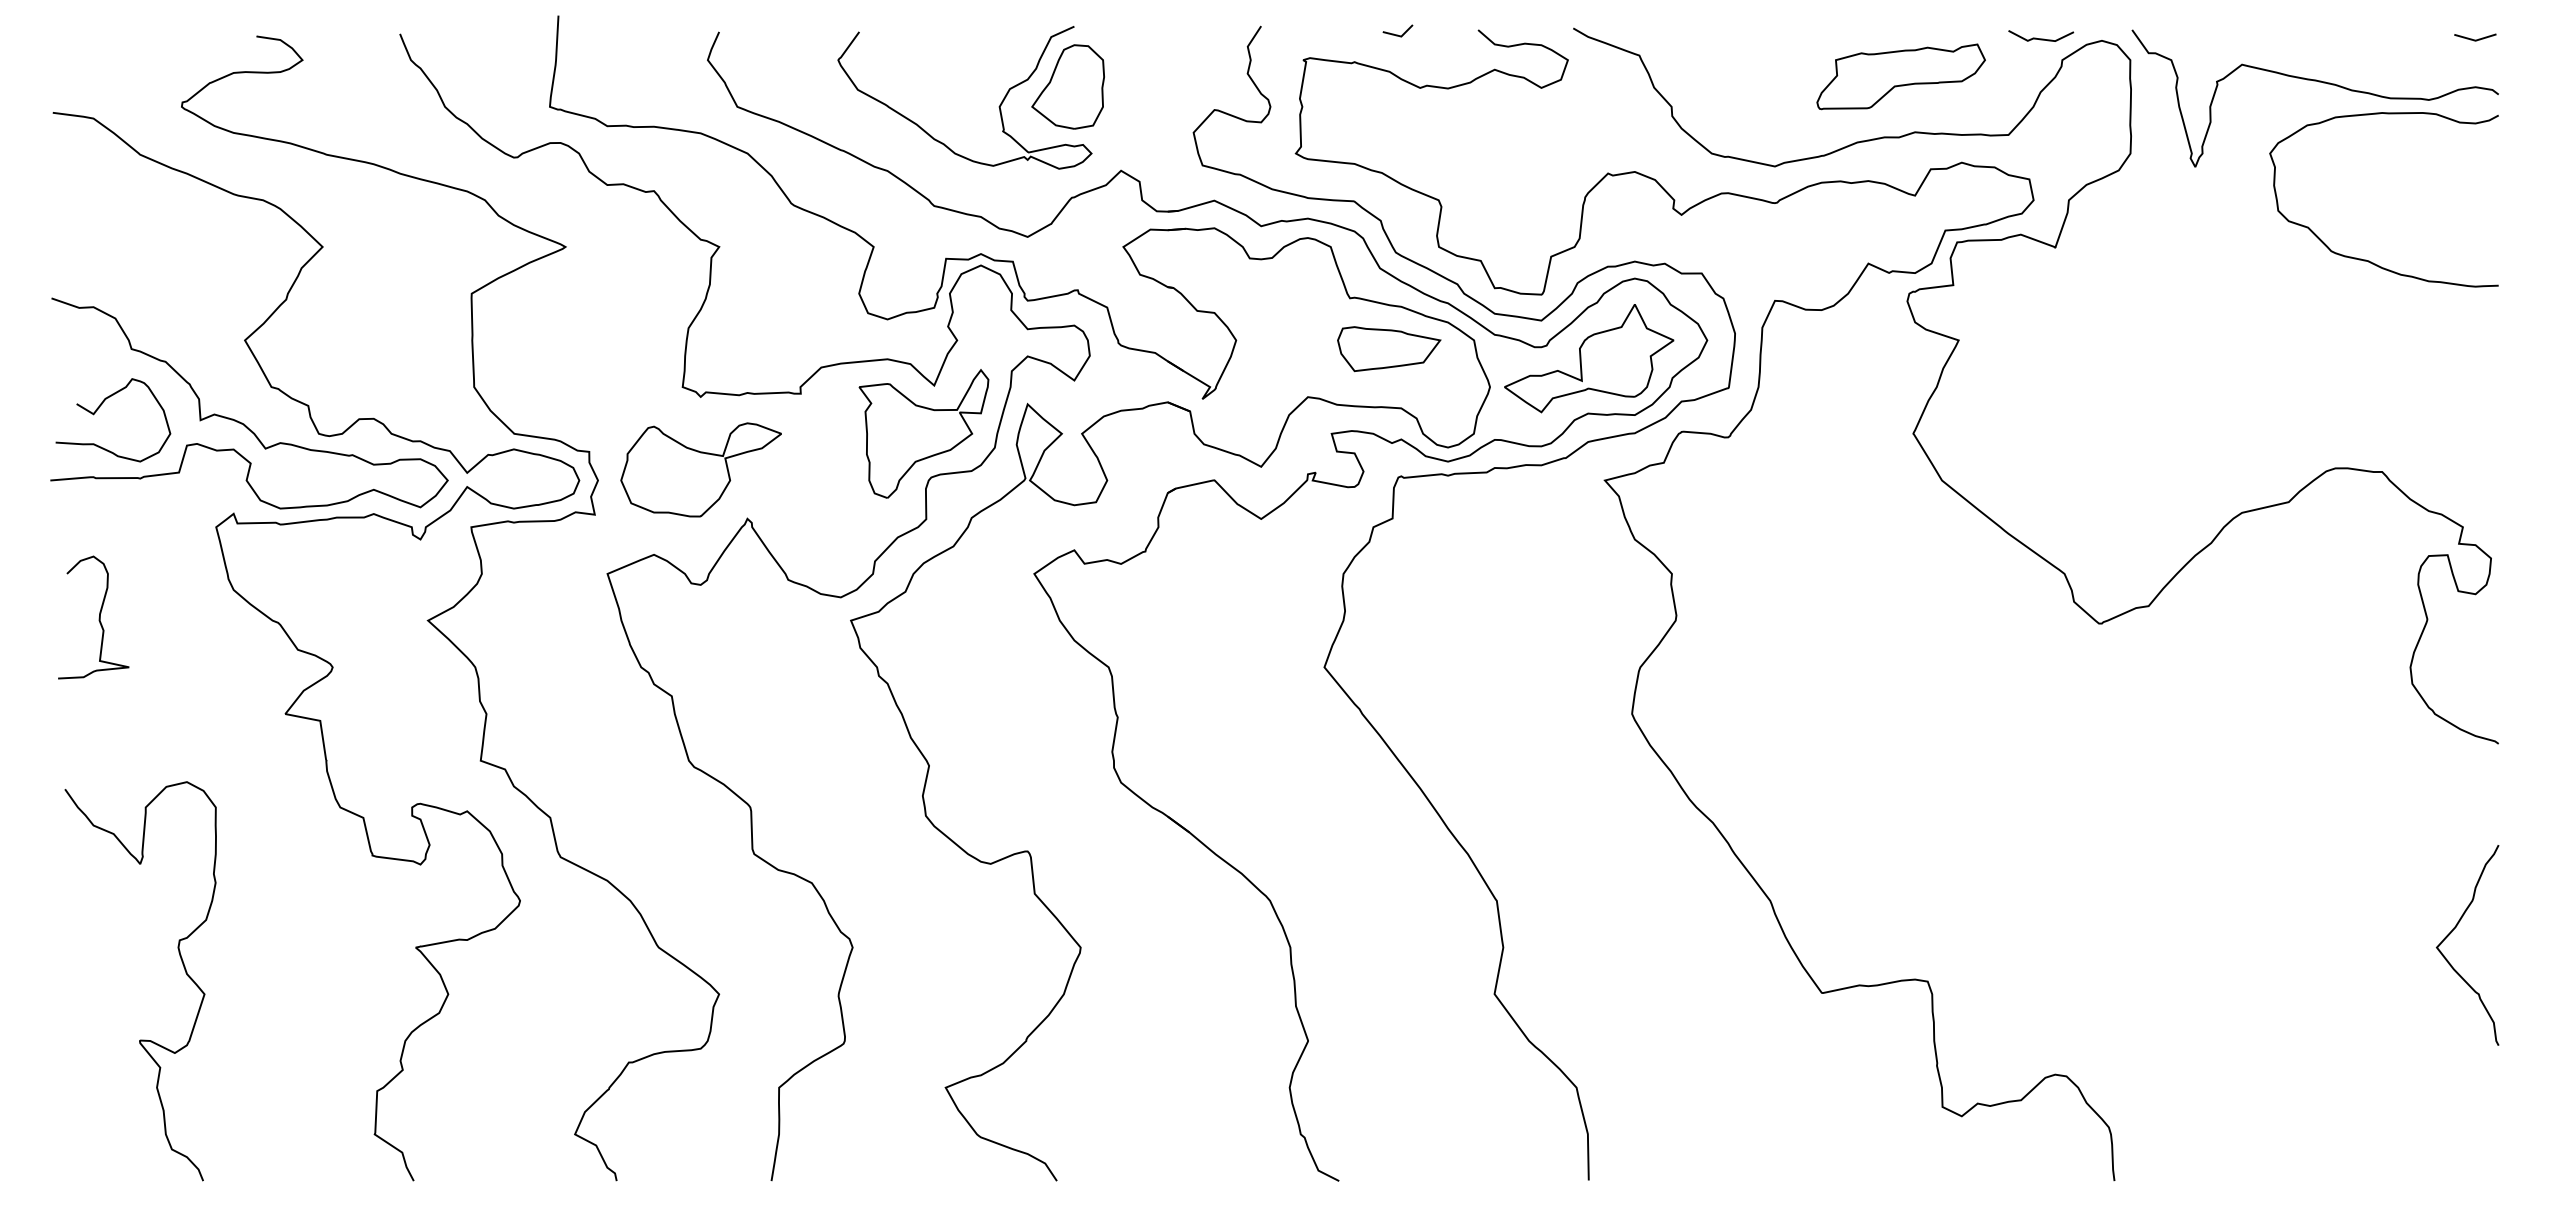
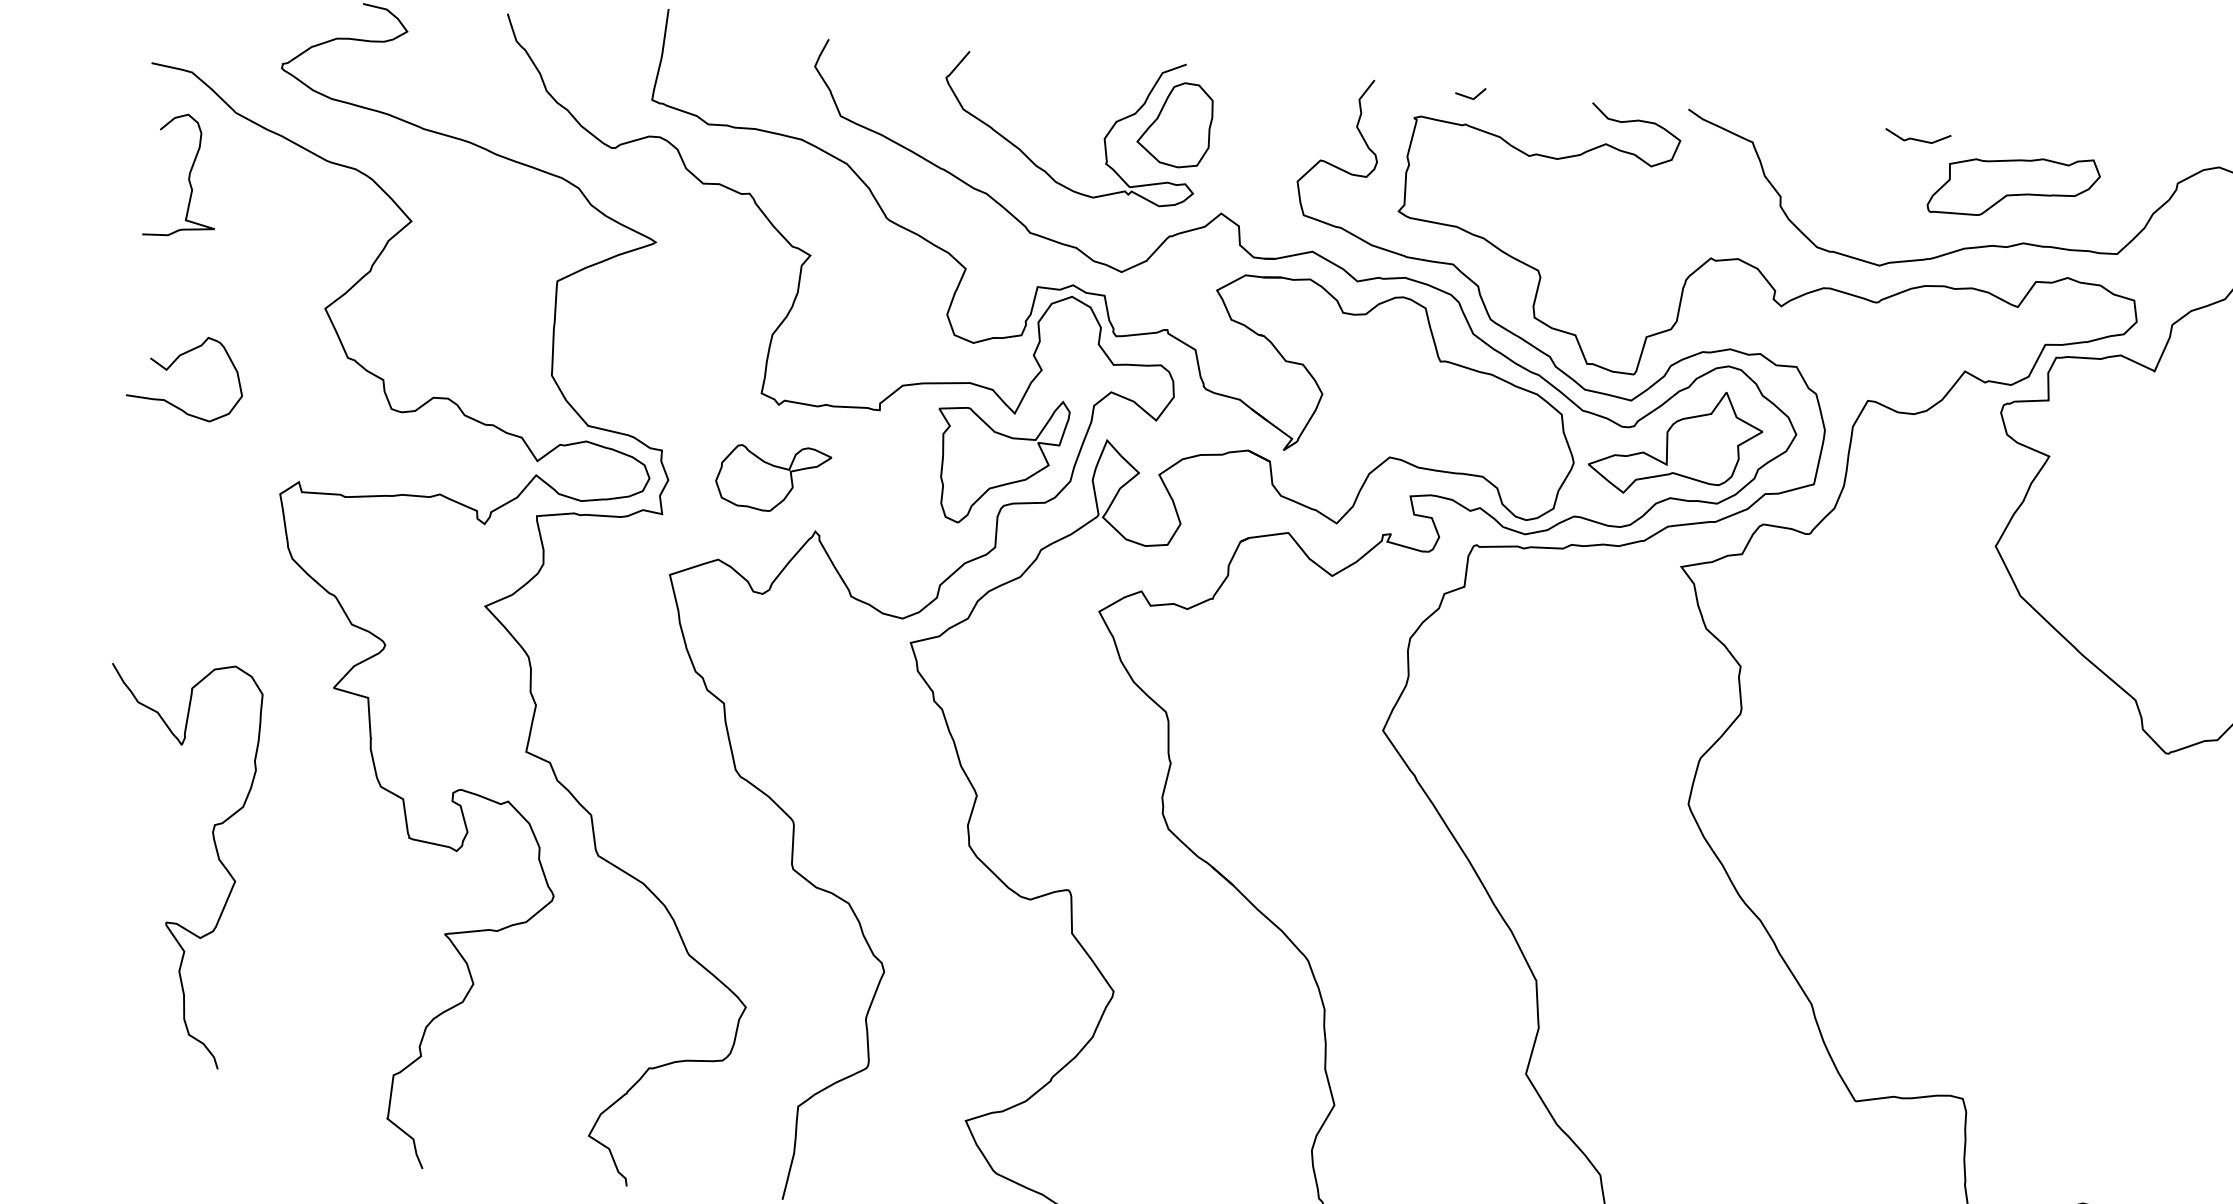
line: (1397, 34) -> (1469, 96), moved
line: (2041, 38) -> (1918, 139), moved
part: (1389, 349) -> (1475, 416), removed
curve: (240, 421) -> (313, 389), removed
part: (700, 469) -> (772, 477), size x0.7
curve: (98, 617) -> (188, 176), moved
curve: (183, 967) -> (216, 852), moved

